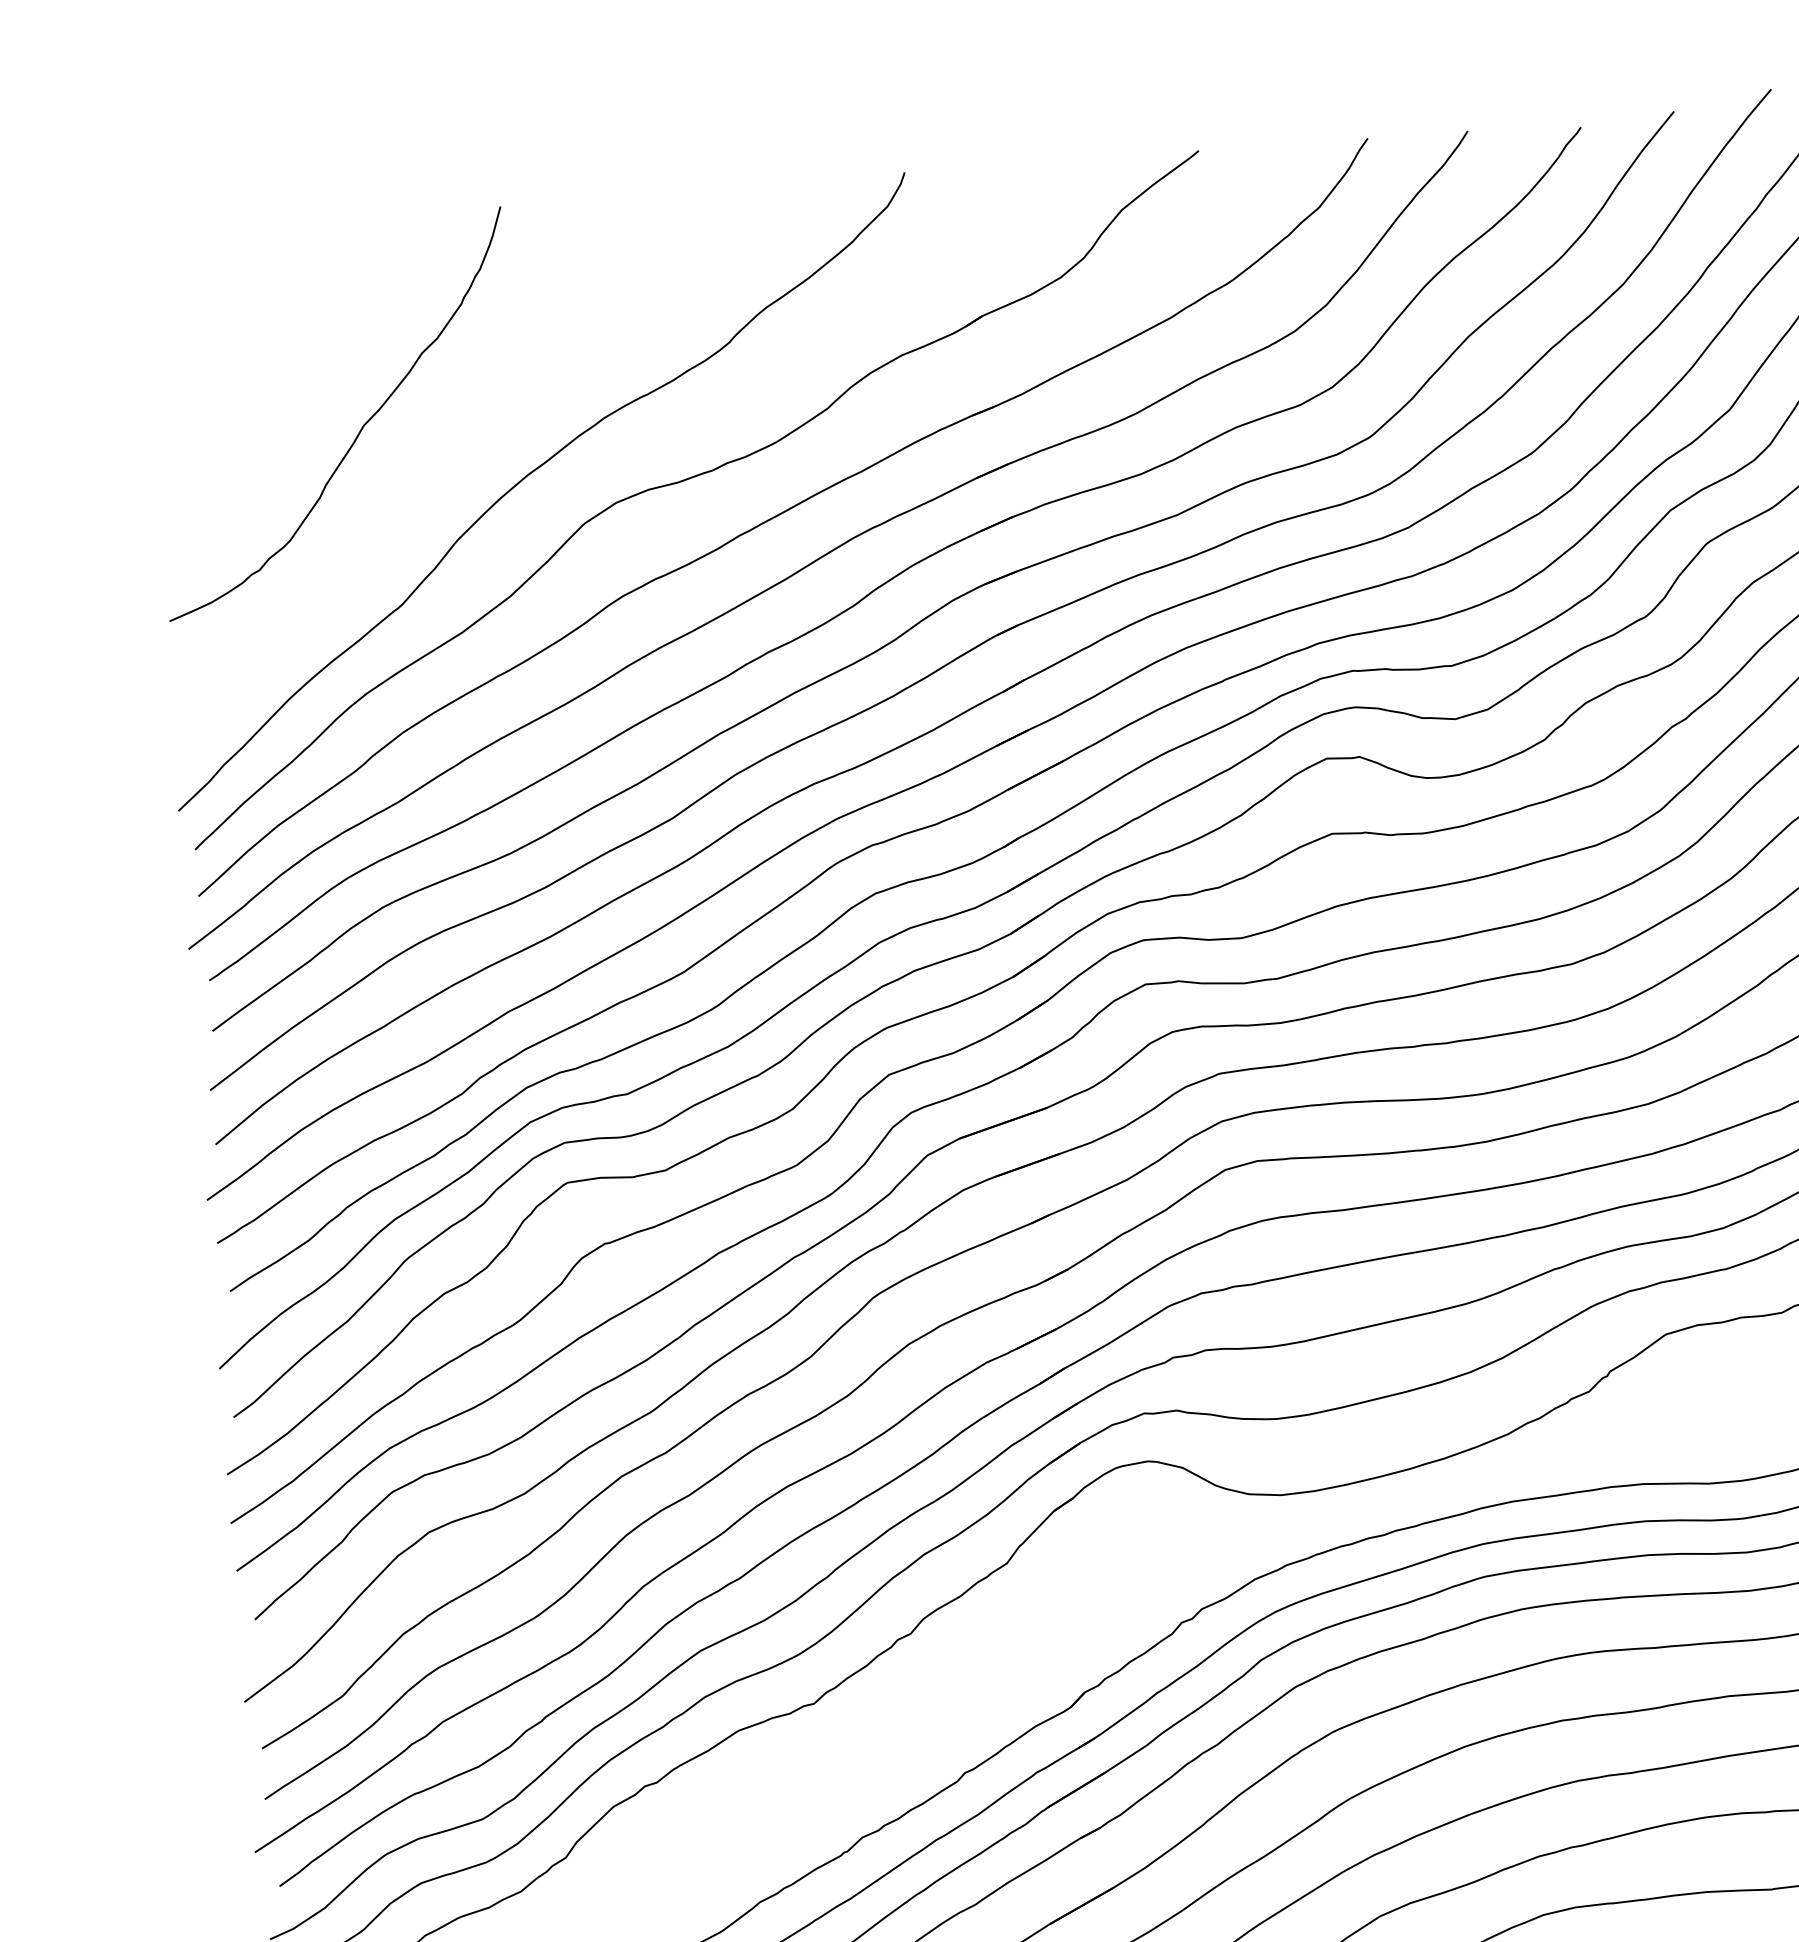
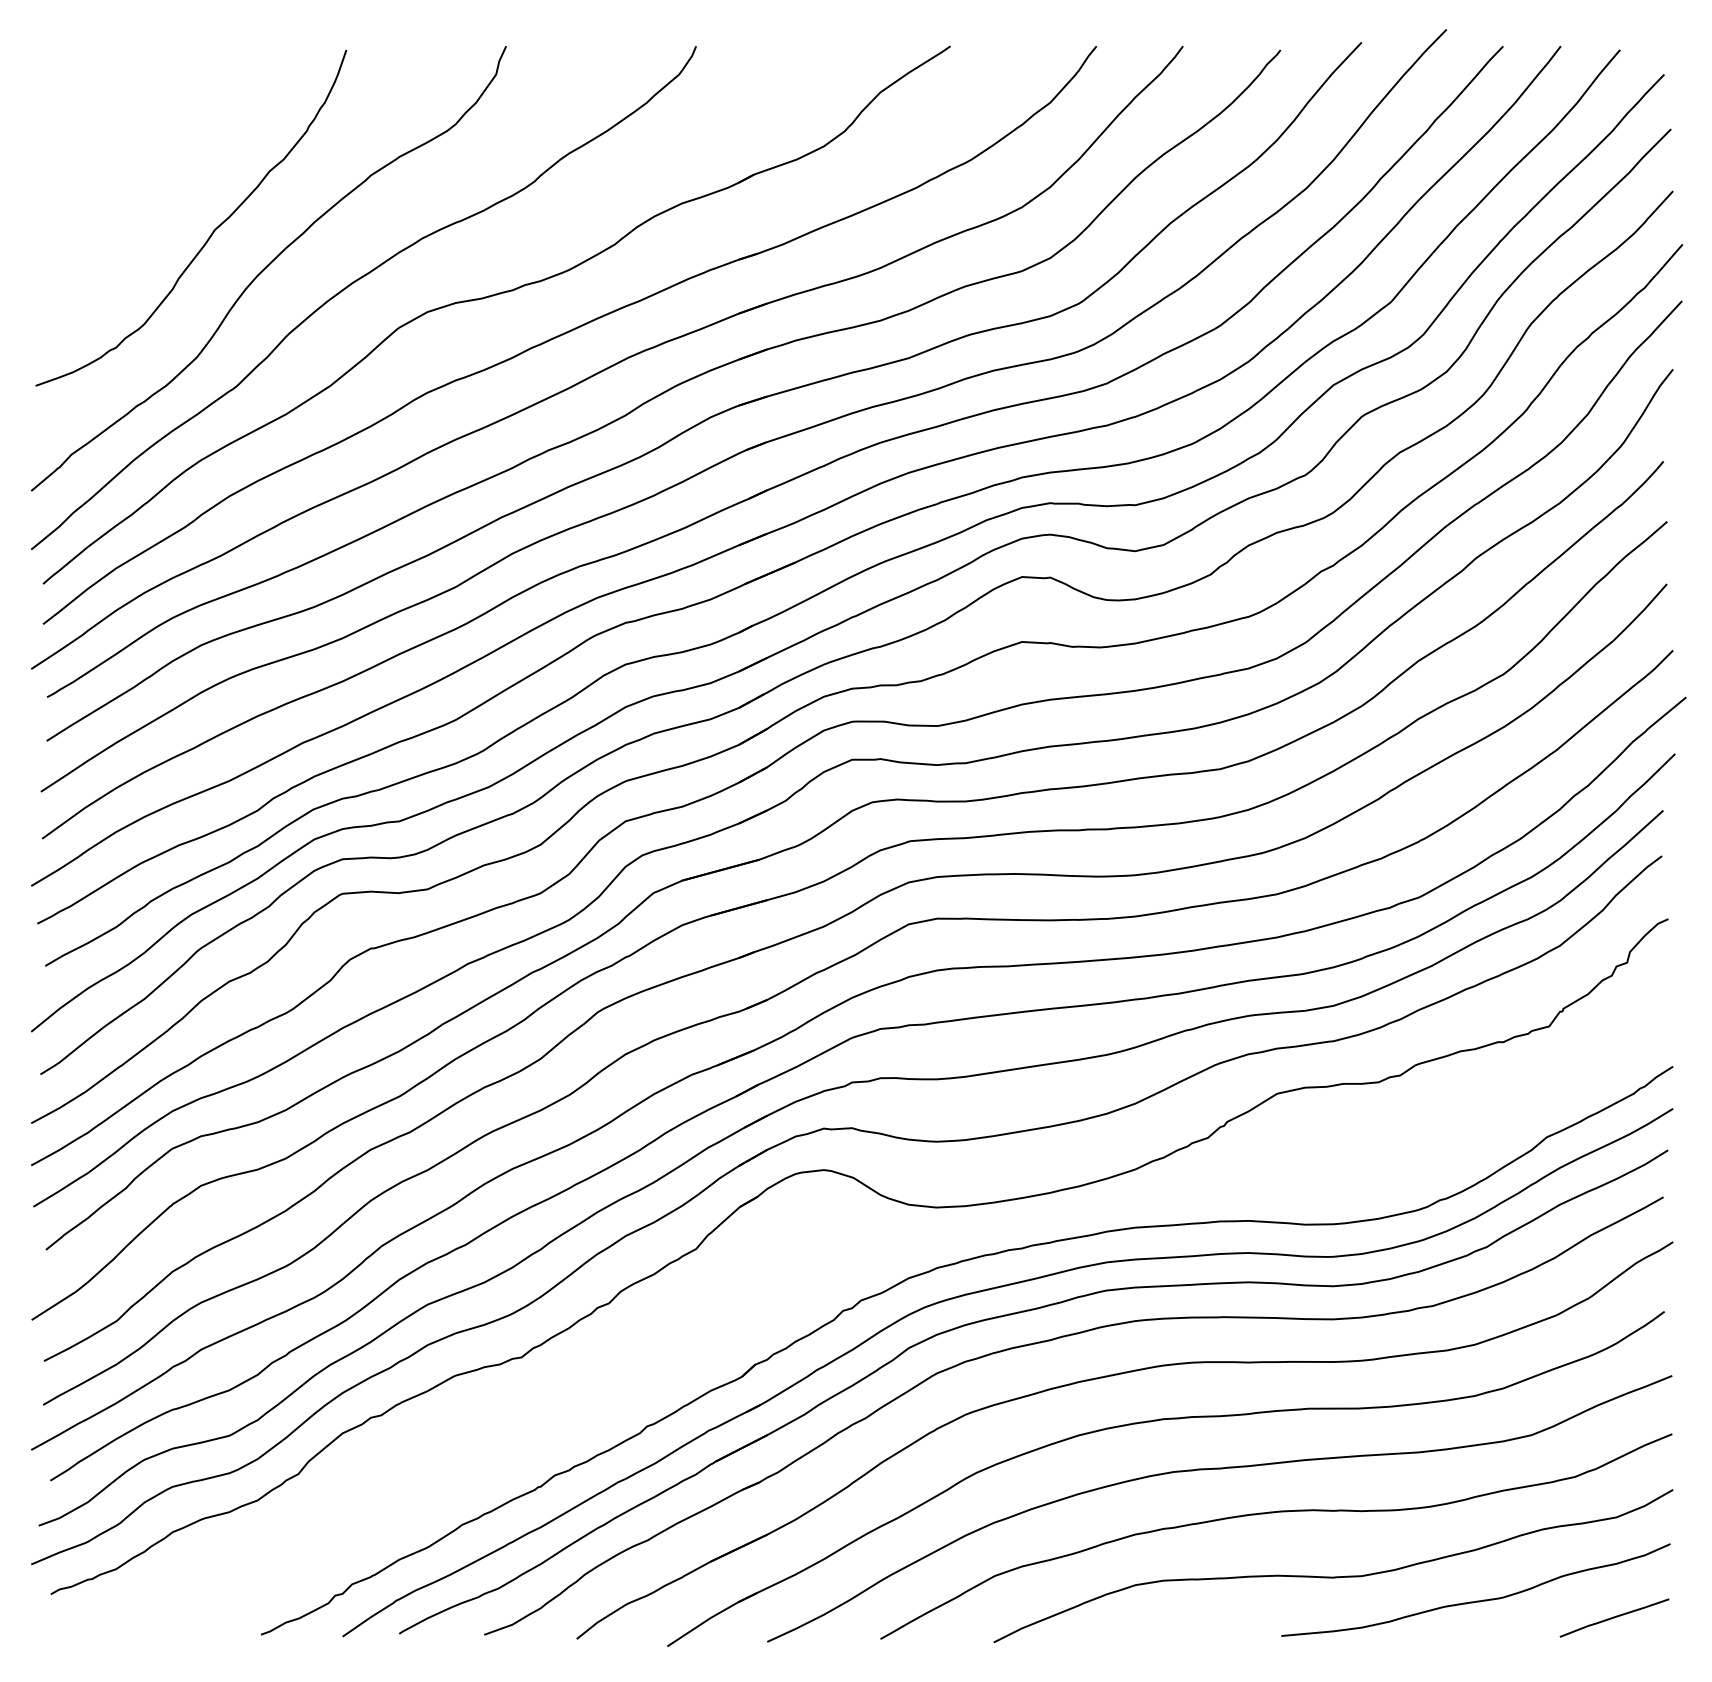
curve: (427, 464) -> (267, 267), added

